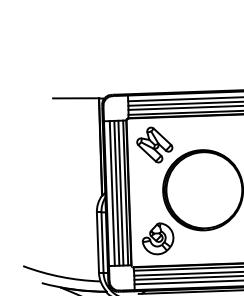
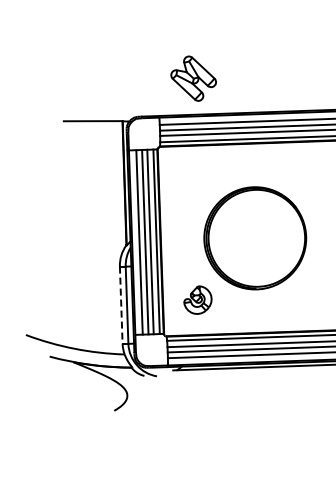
part: (154, 144) -> (193, 78), moved
part: (157, 238) -> (197, 299), size x0.7
line: (98, 242) -> (121, 305), solid -> dashed

